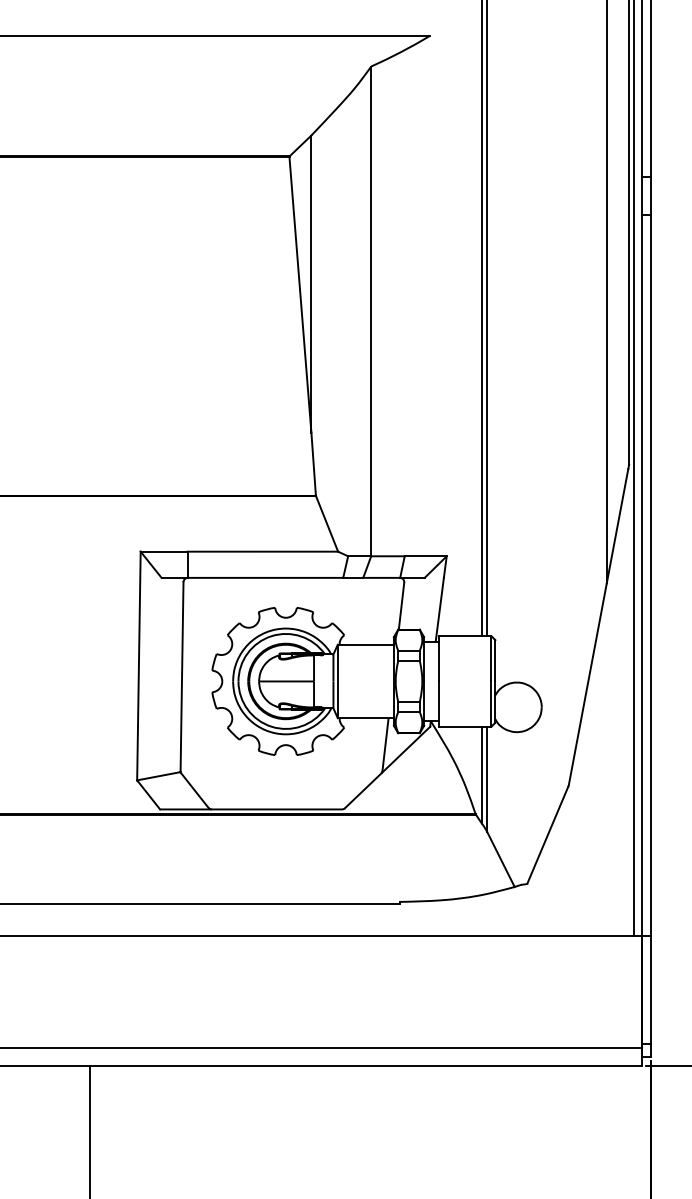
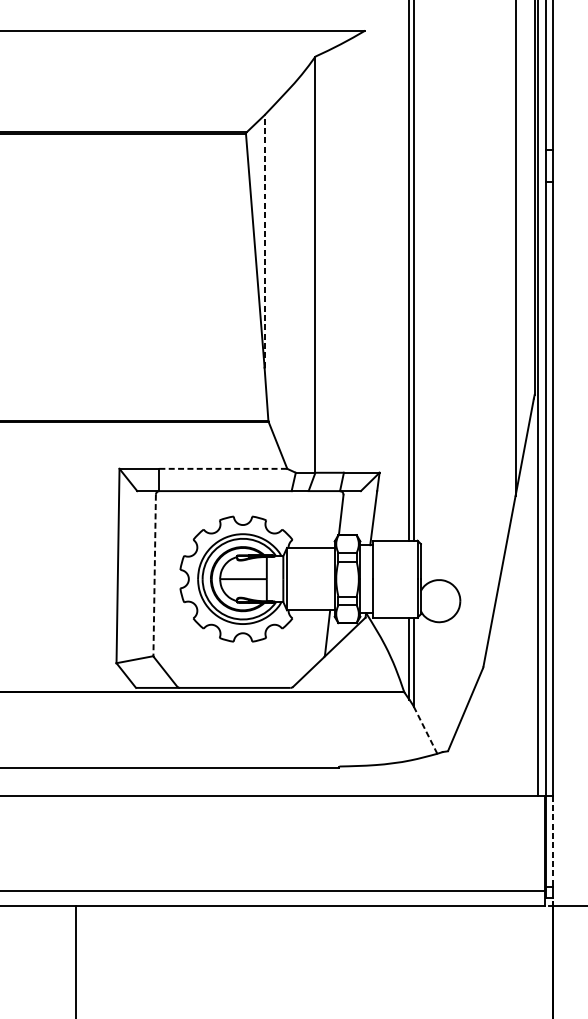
line: (311, 284) -> (264, 241), solid -> dashed
line: (263, 551) -> (223, 468), solid -> dashed
line: (182, 677) -> (155, 575), solid -> dashed
line: (500, 859) -> (425, 730), solid -> dashed
line: (650, 989) -> (552, 840), solid -> dashed

